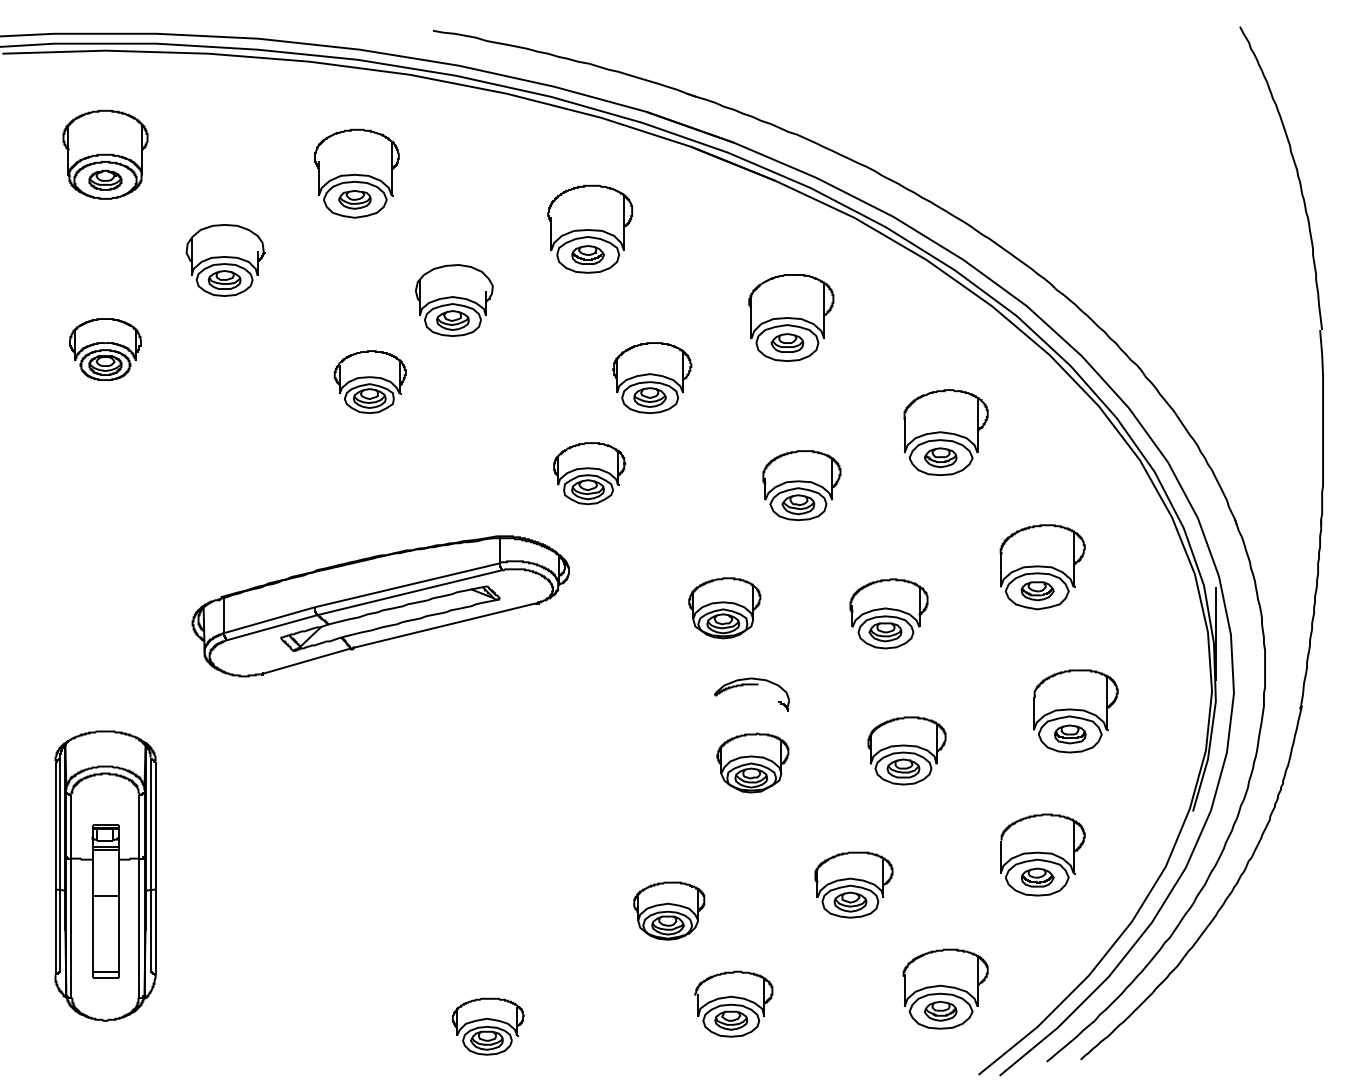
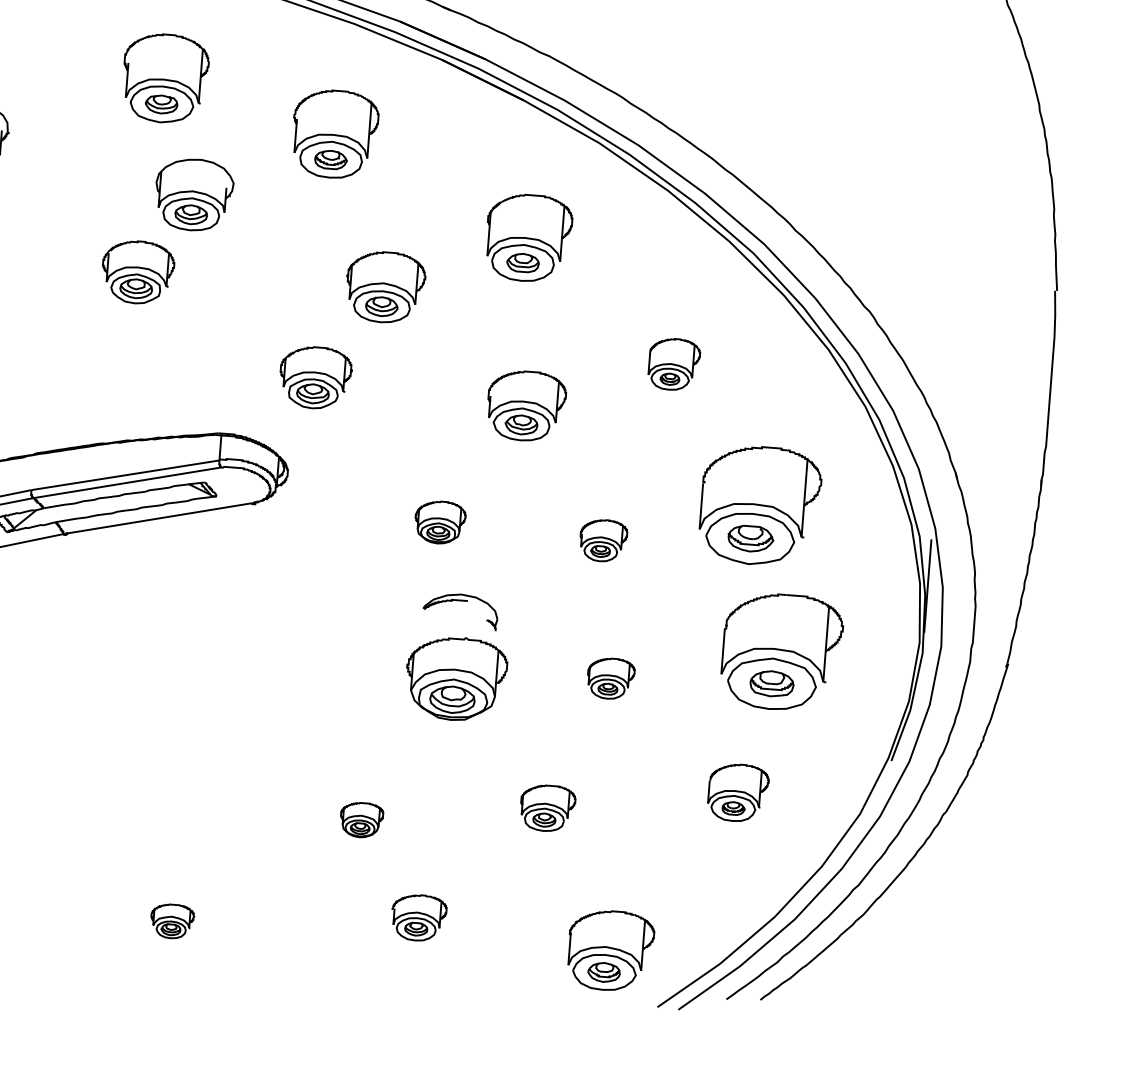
part: (356, 173) -> (165, 78), moved
part: (369, 382) -> (137, 272), moved
part: (945, 432) -> (673, 364), size x0.6
part: (1042, 567) -> (760, 506), size x1.4
part: (724, 608) -> (439, 522), size x0.7
part: (888, 613) -> (603, 540), size x0.6
part: (1075, 711) -> (781, 652), size x1.4
part: (906, 750) -> (610, 678), size x0.6
part: (752, 762) -> (455, 678), size x1.4
part: (1042, 854) -> (738, 792), size x0.7
part: (853, 884) -> (547, 807), size x0.7
part: (669, 910) -> (361, 819), size x0.6
part: (945, 988) -> (610, 950), moved
part: (733, 1003) -> (418, 917), size x0.7
part: (488, 1026) -> (172, 921), size x0.6

